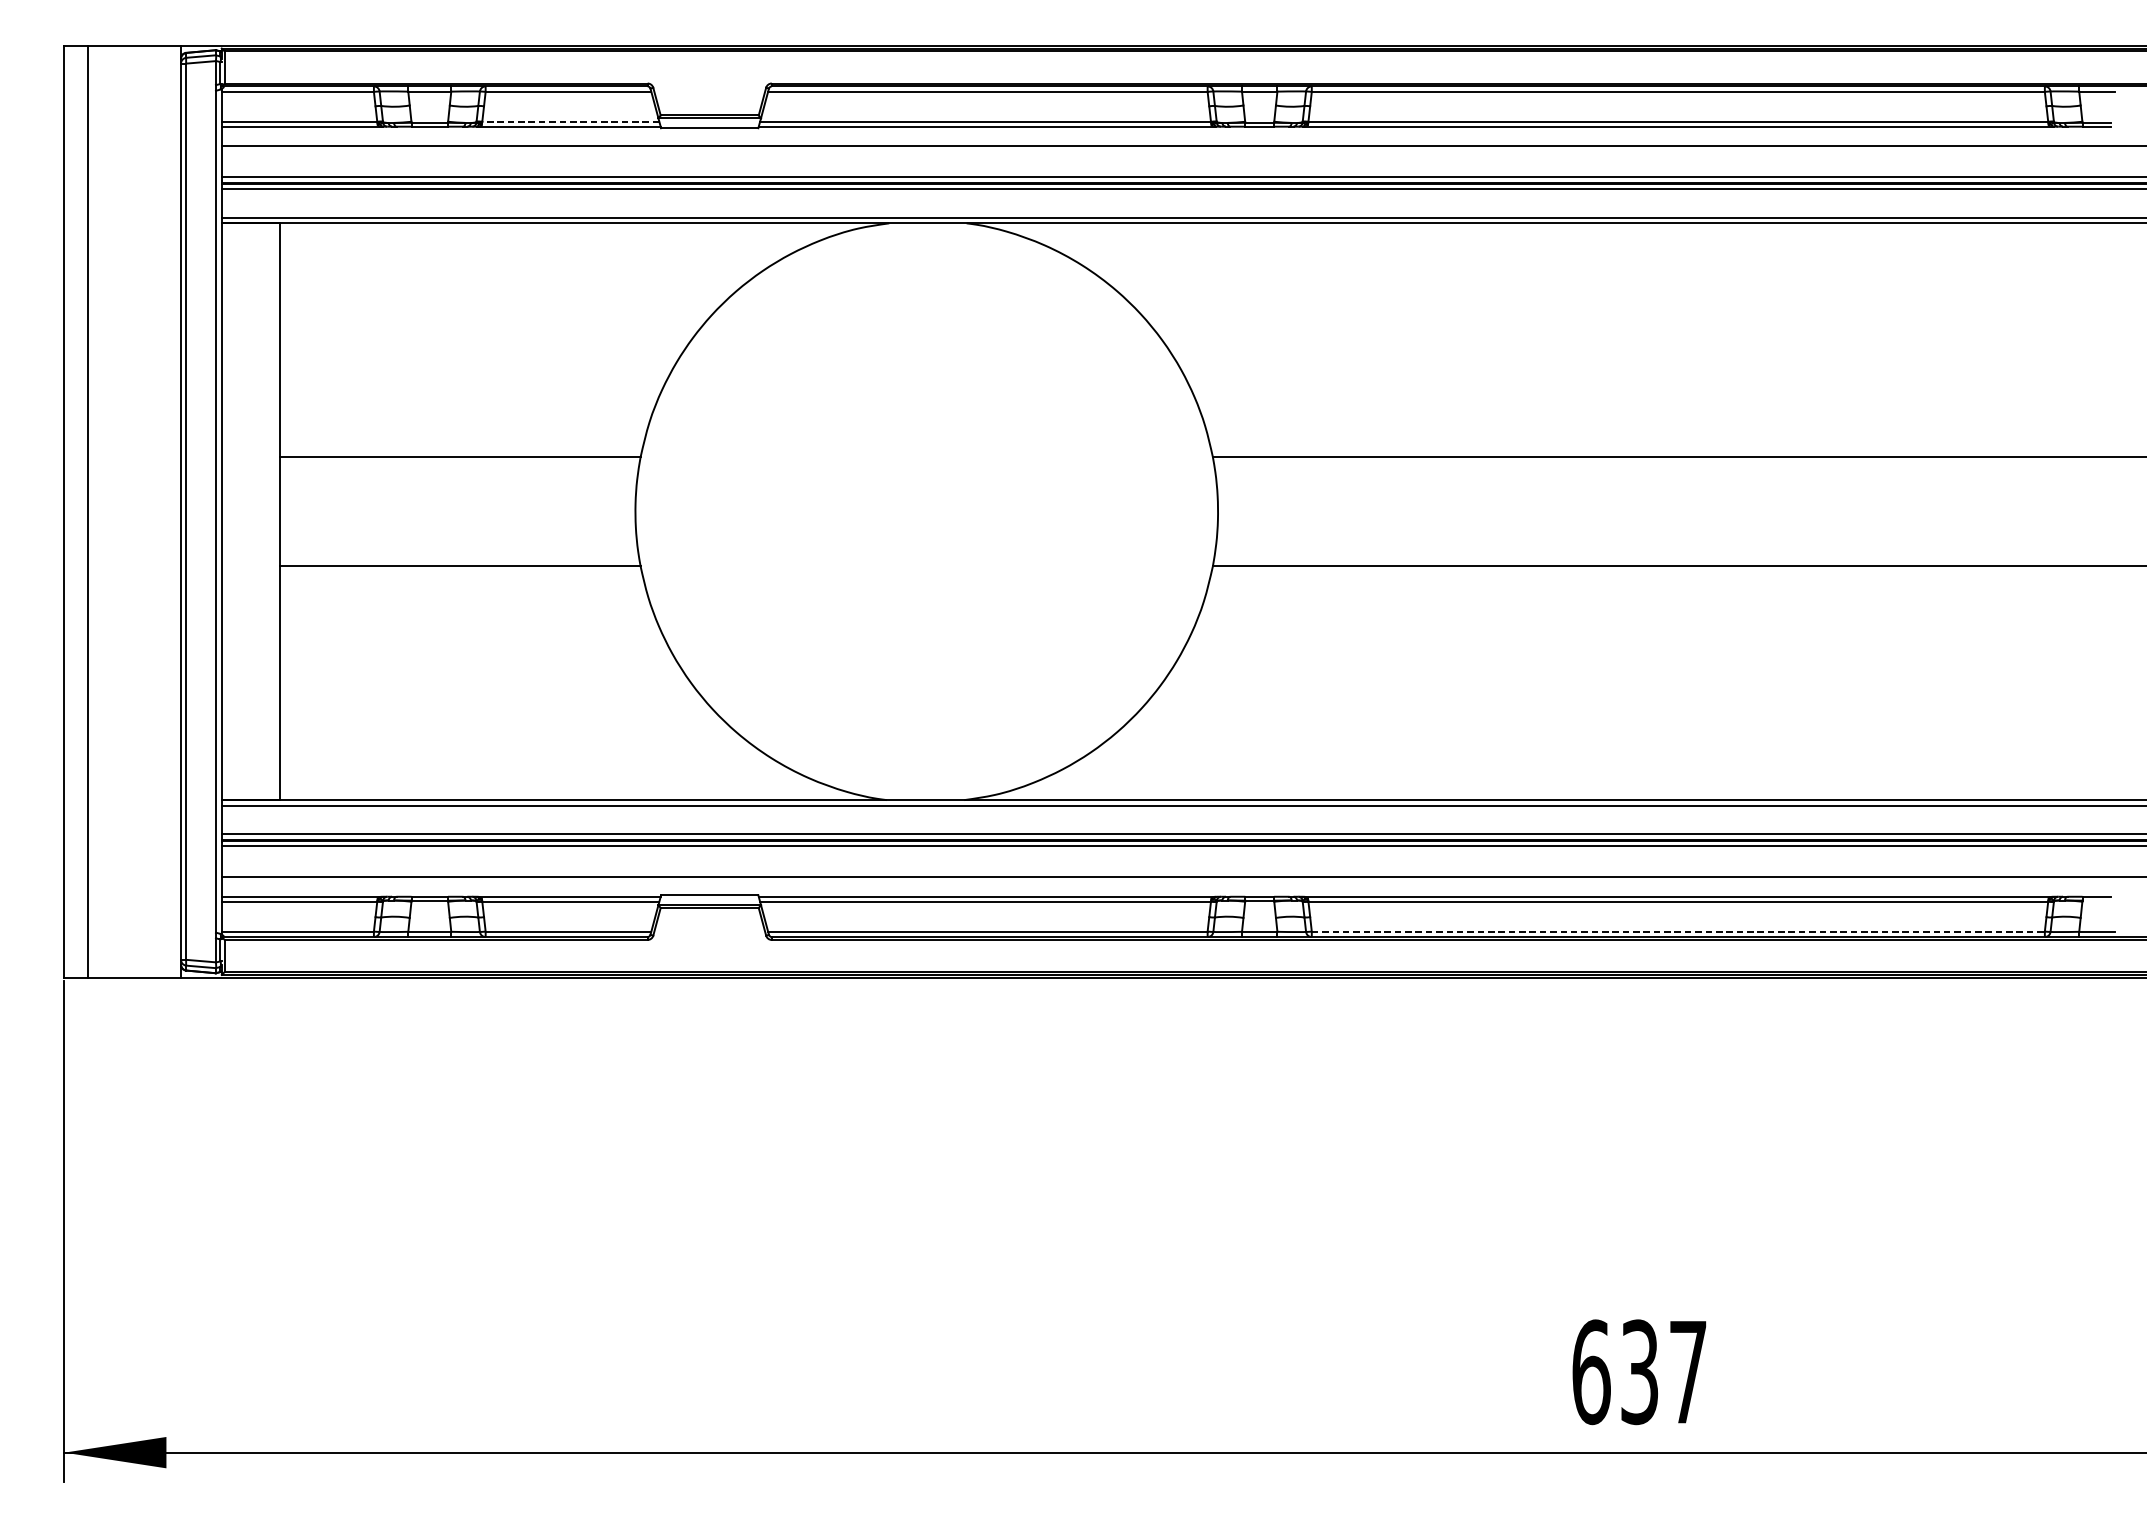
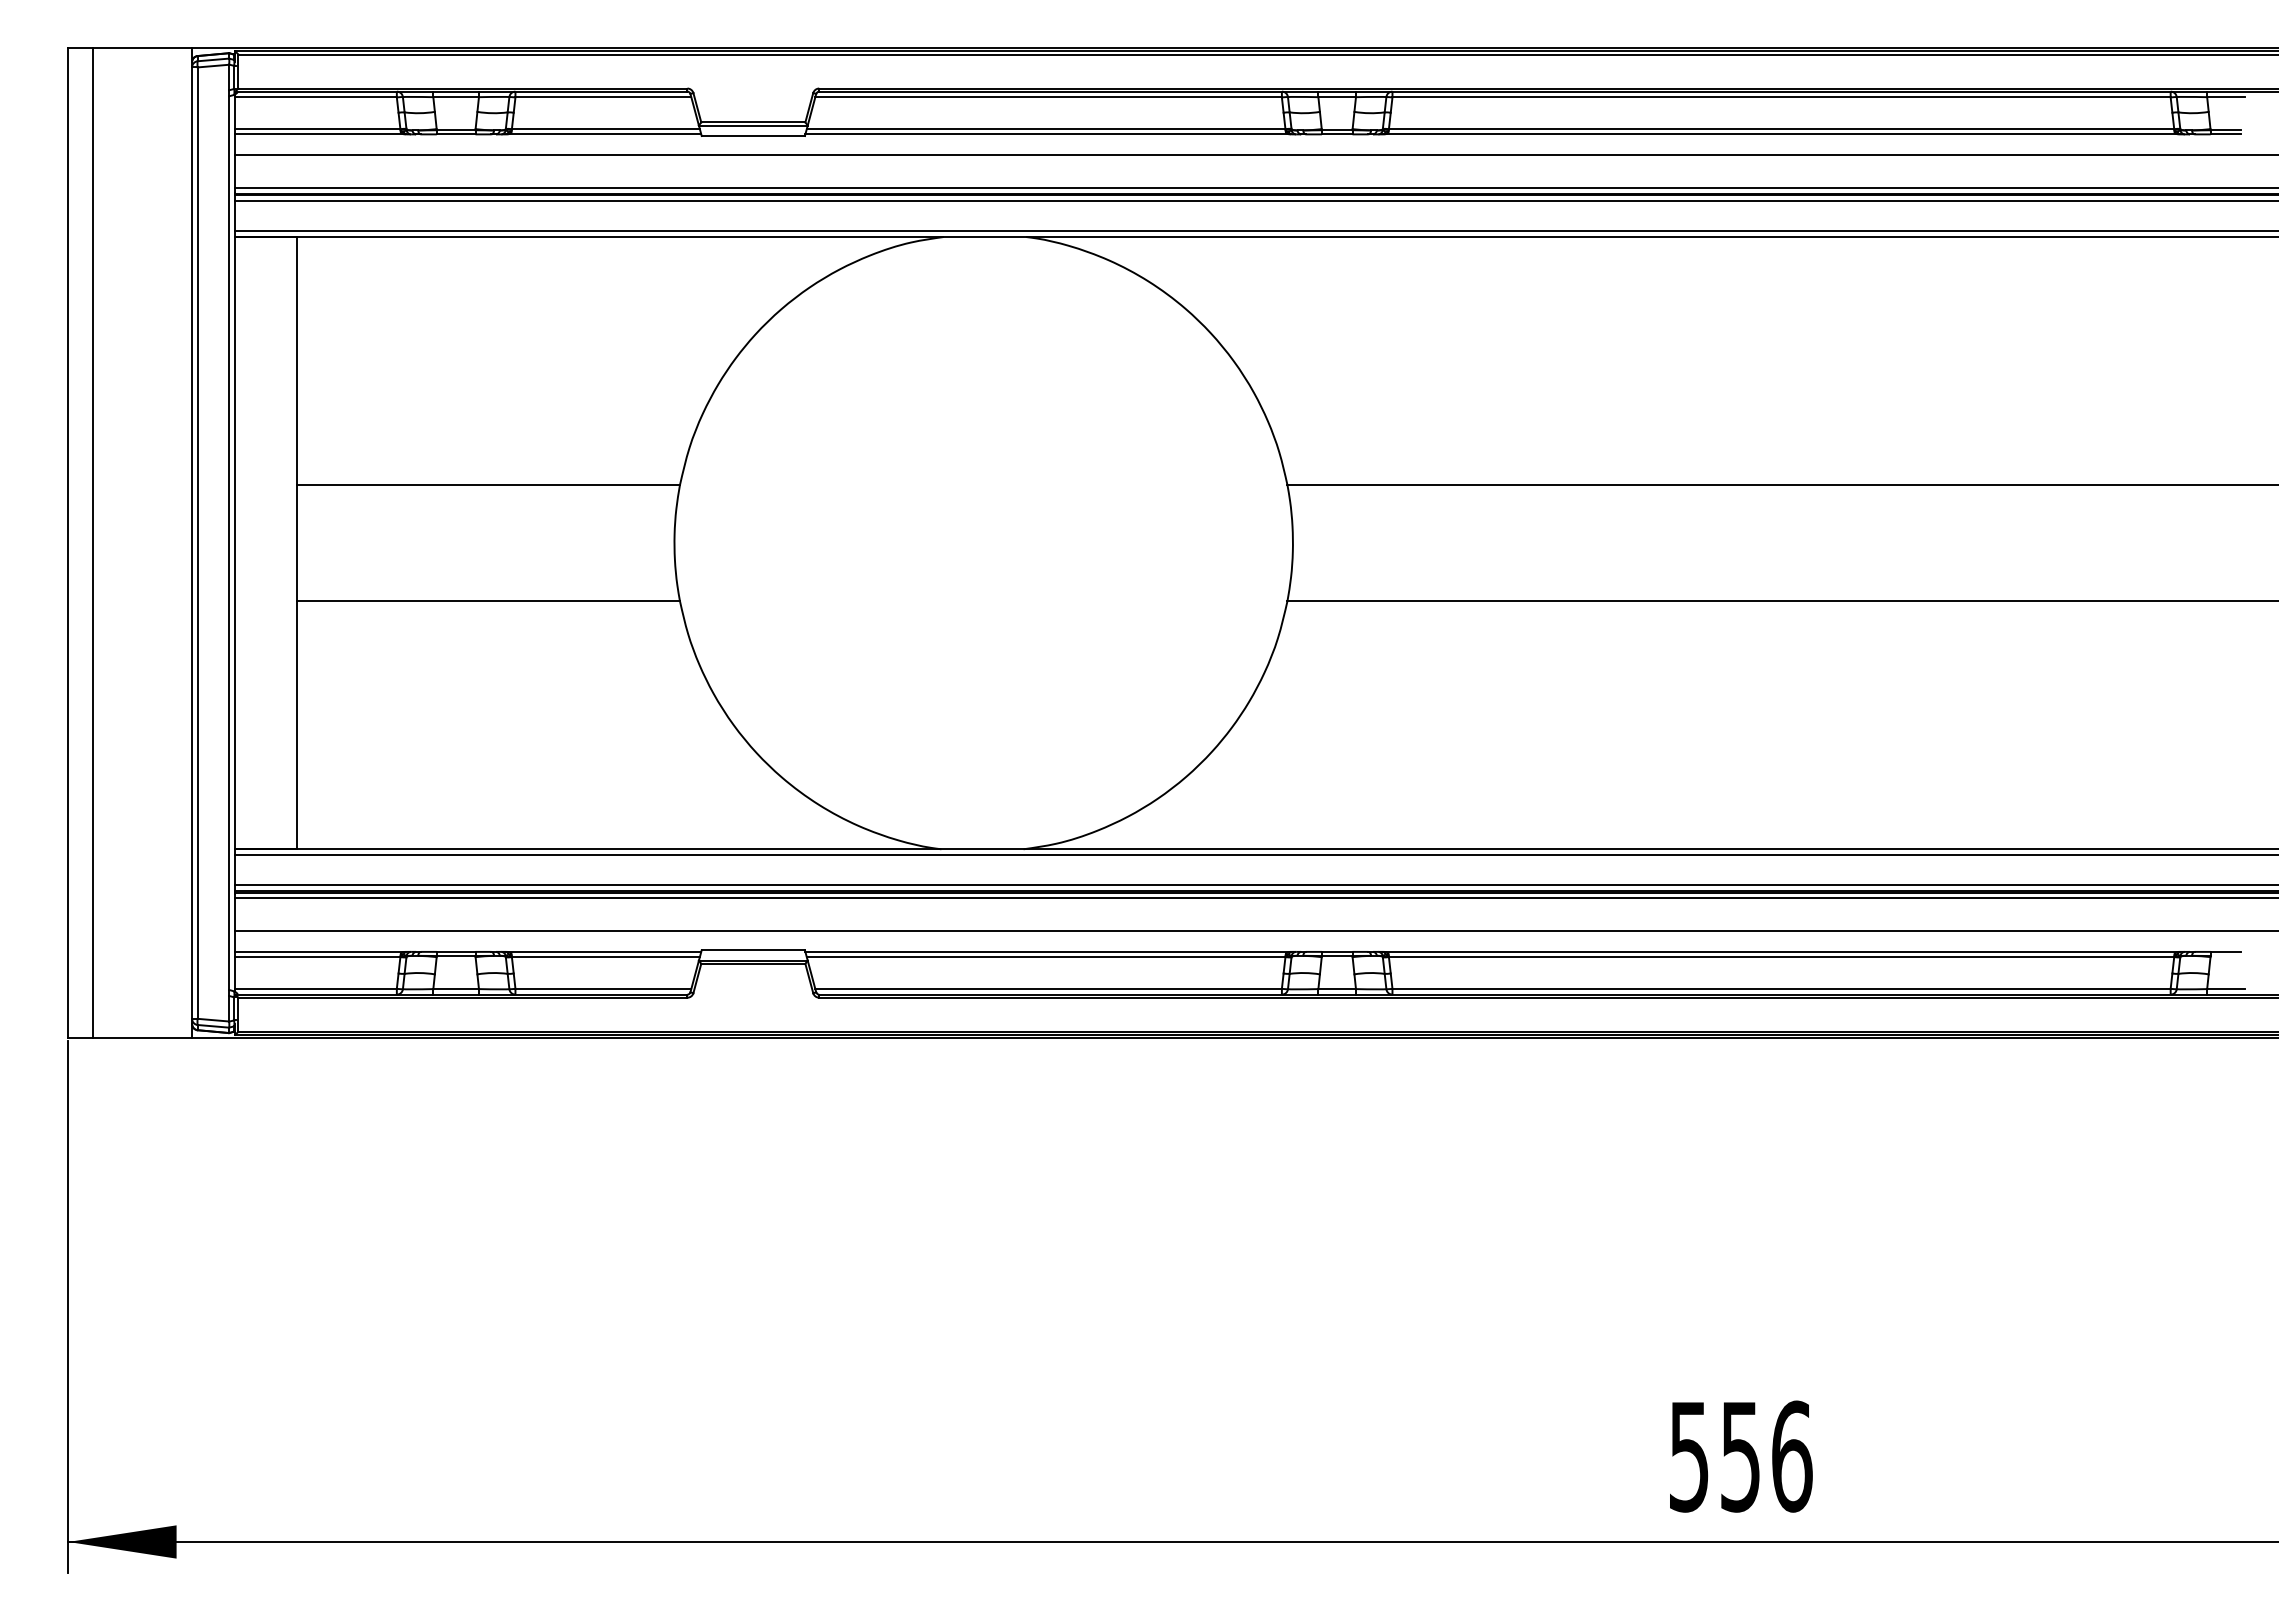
line: (570, 122) -> (605, 129), dashed -> solid
line: (1679, 931) -> (1782, 988), dashed -> solid
text: (1639, 1372) -> (1740, 1456), 637 -> 556

